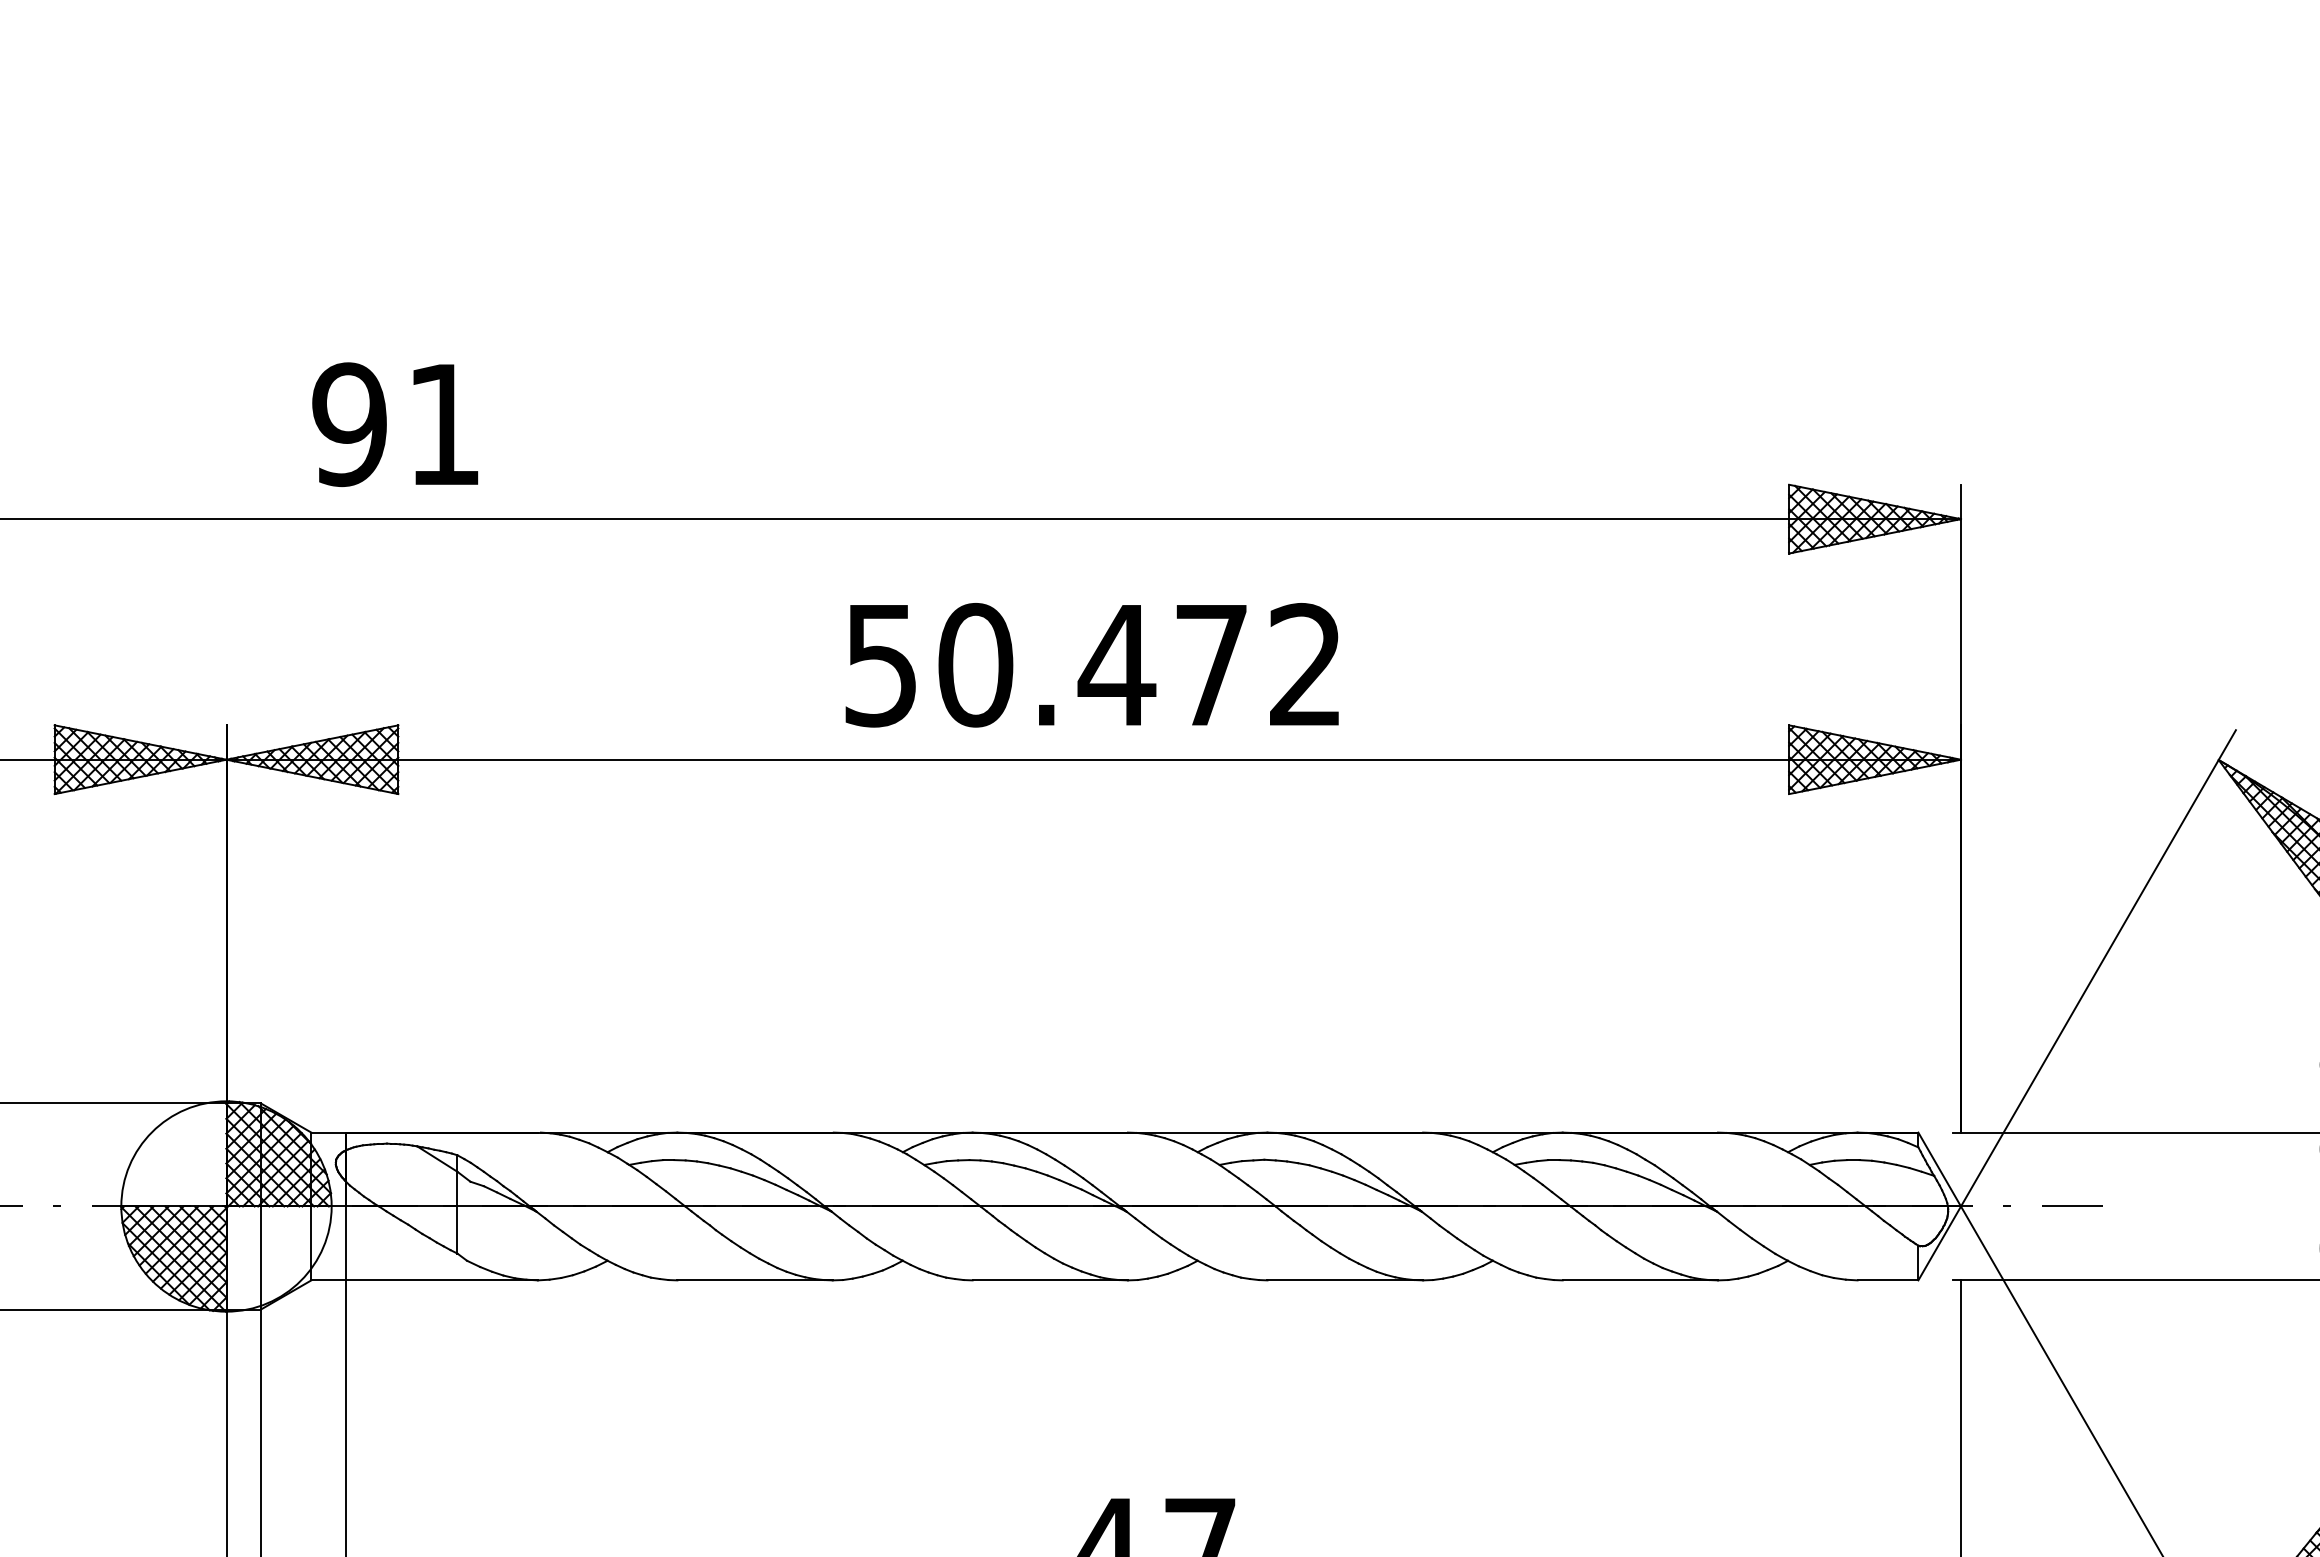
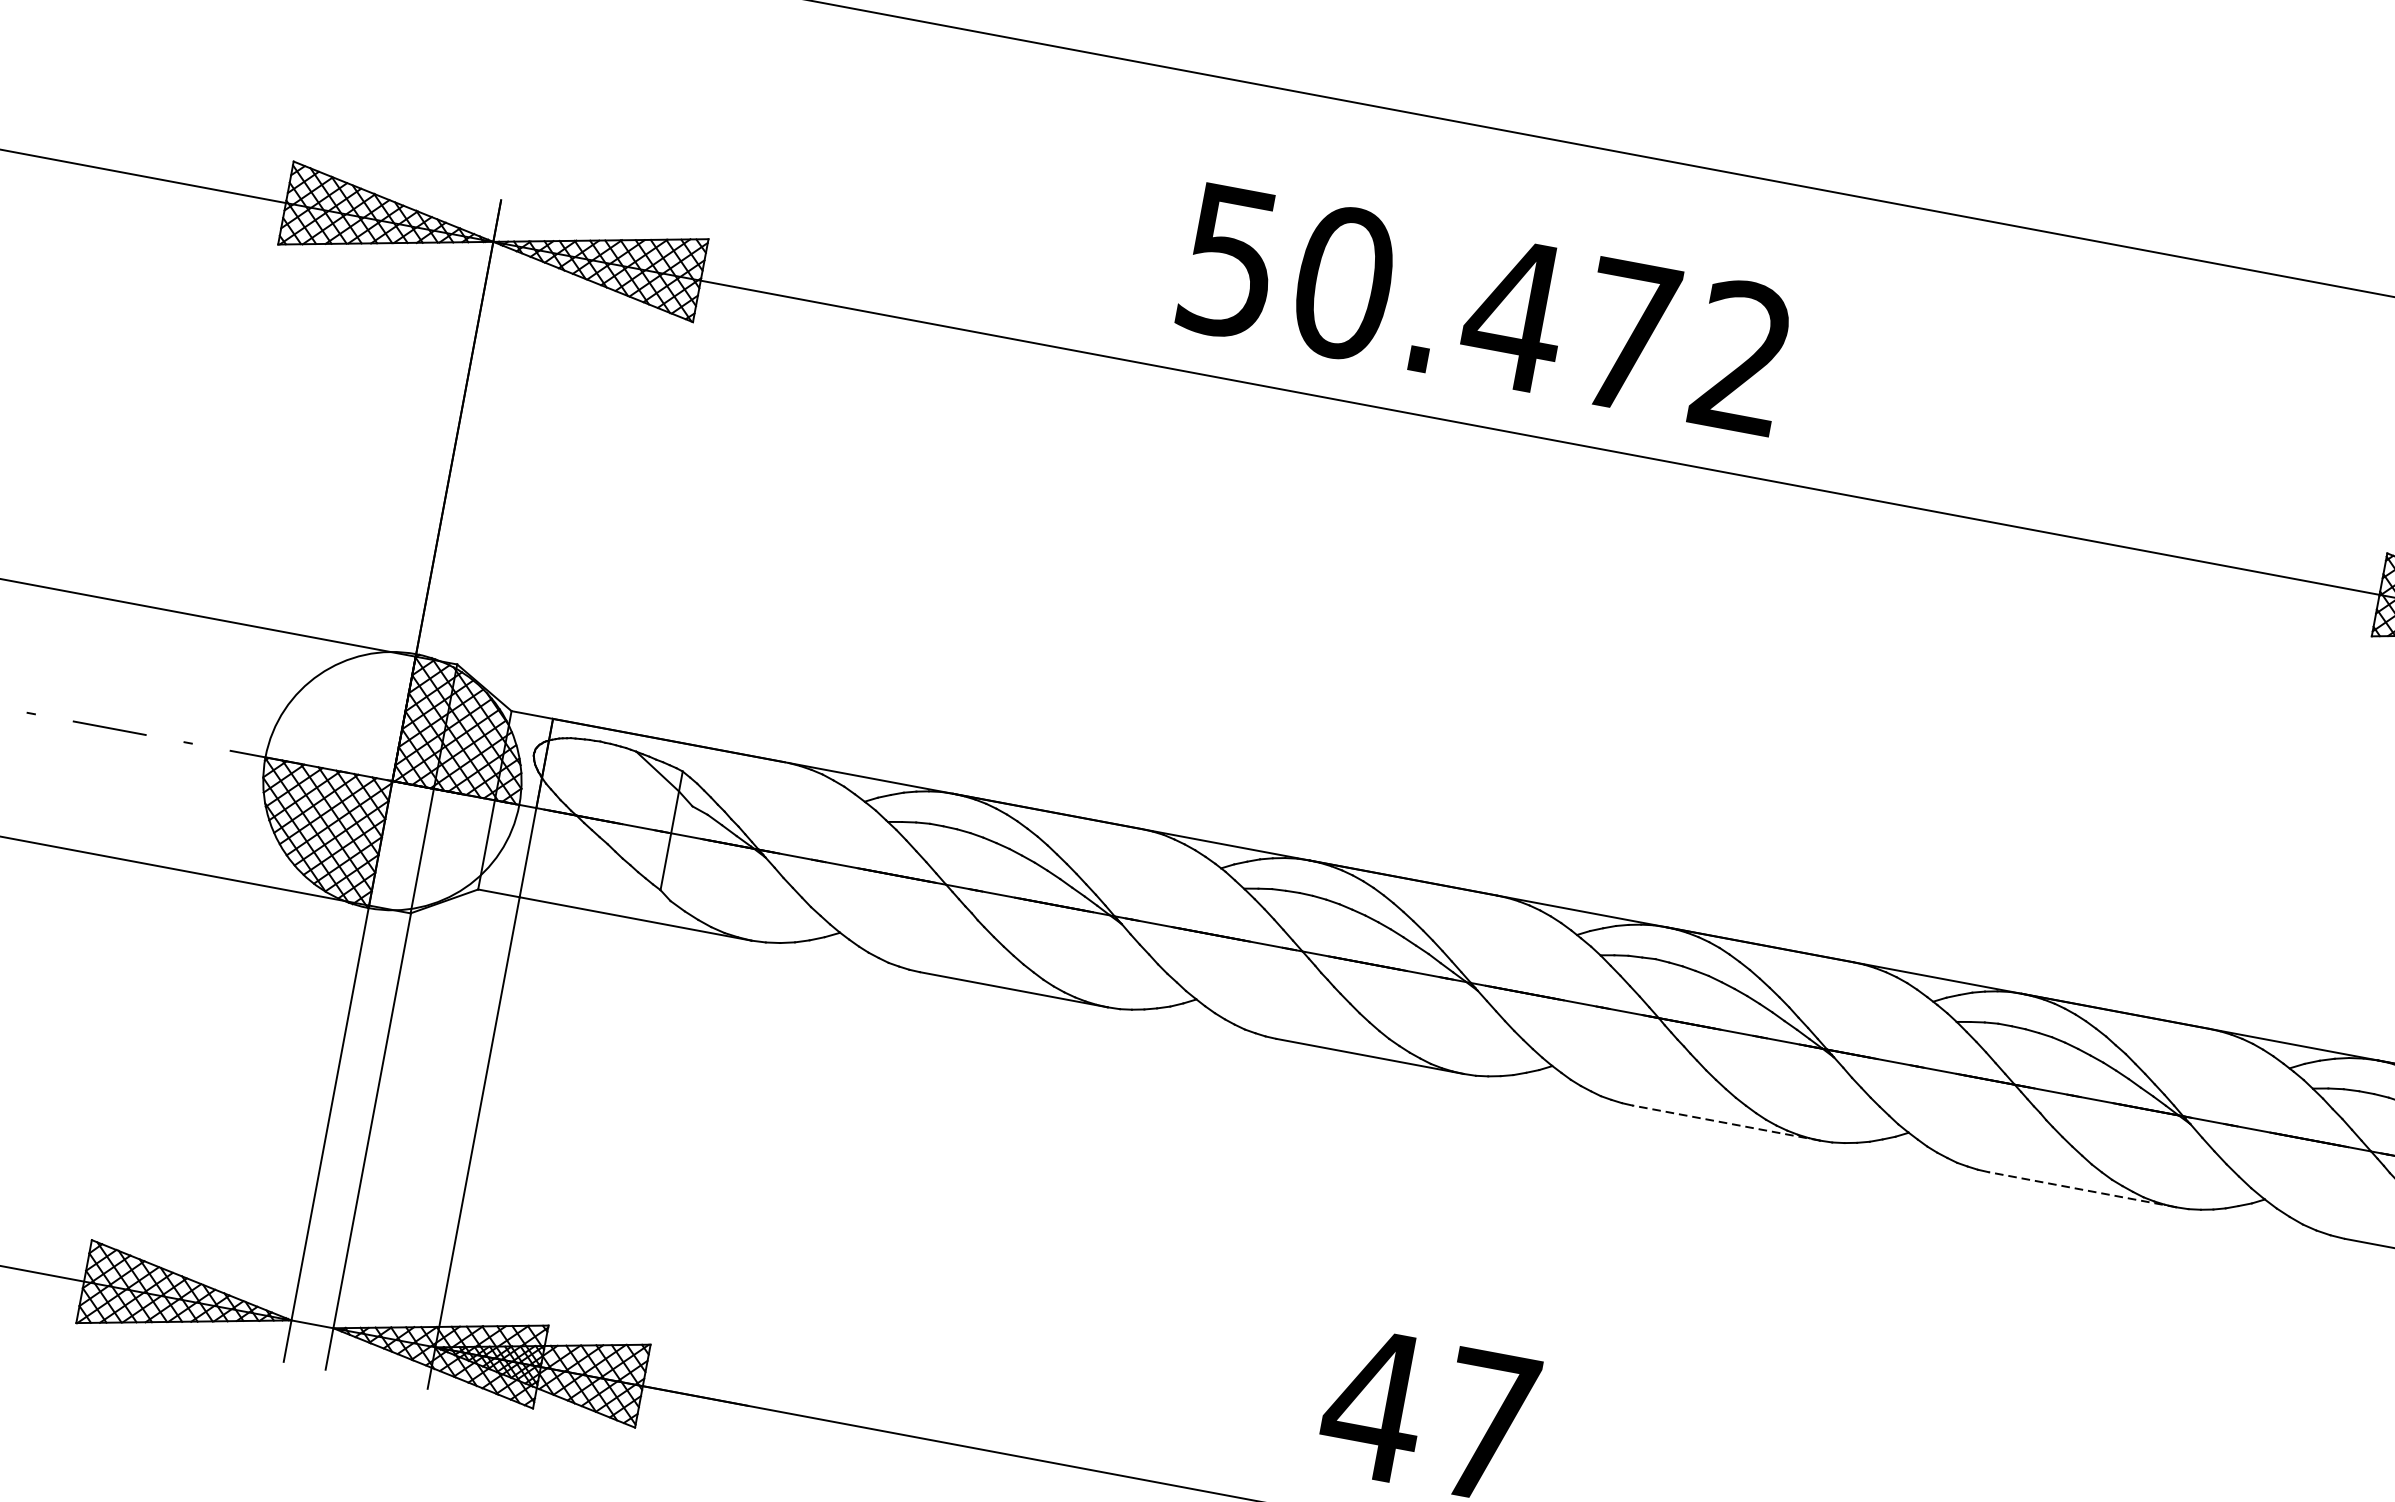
text: (1091, 665) -> (1483, 309), moved
line: (1345, 1280) -> (1726, 1123), solid -> dashed
line: (1640, 1280) -> (2082, 1189), solid -> dashed

